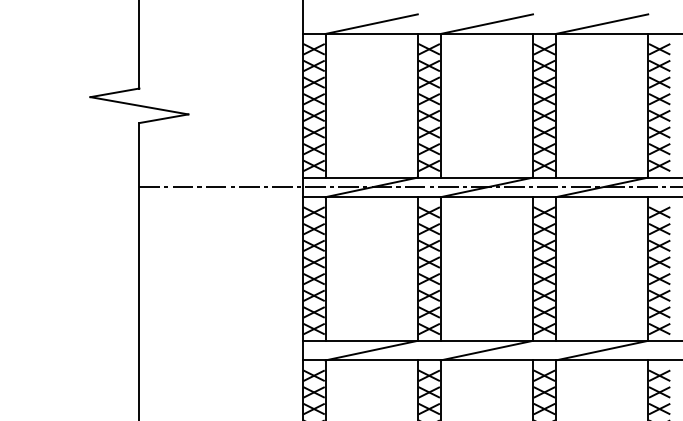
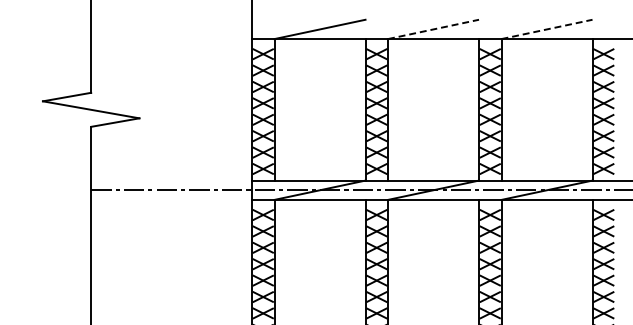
line: (487, 24) -> (434, 29), solid -> dashed
line: (602, 24) -> (547, 29), solid -> dashed

